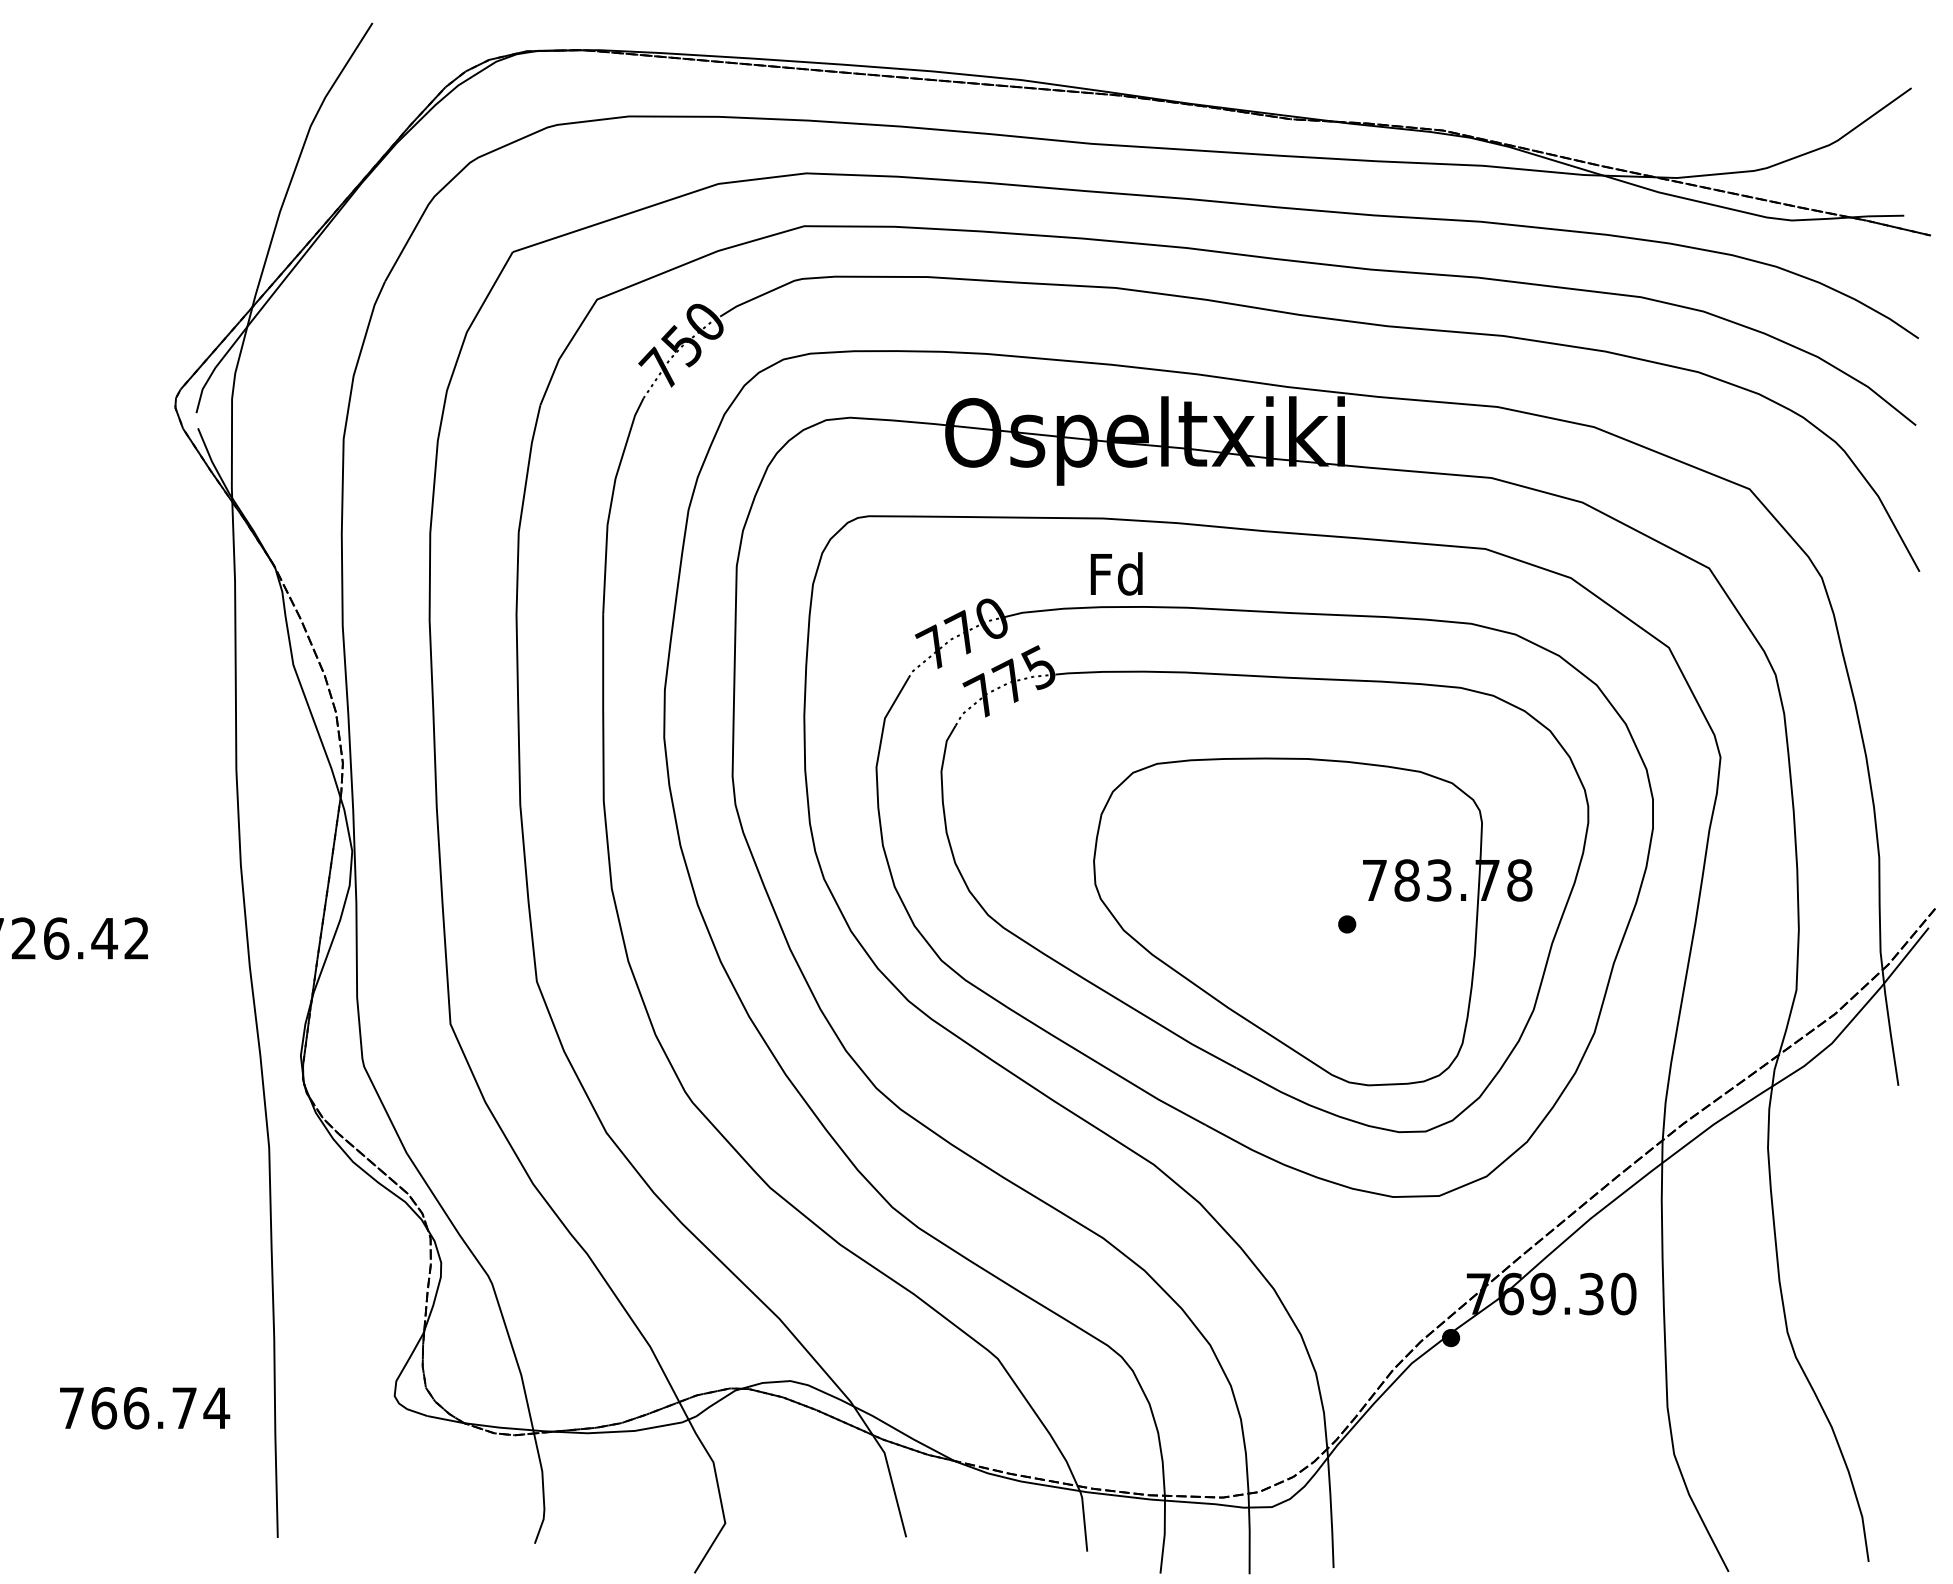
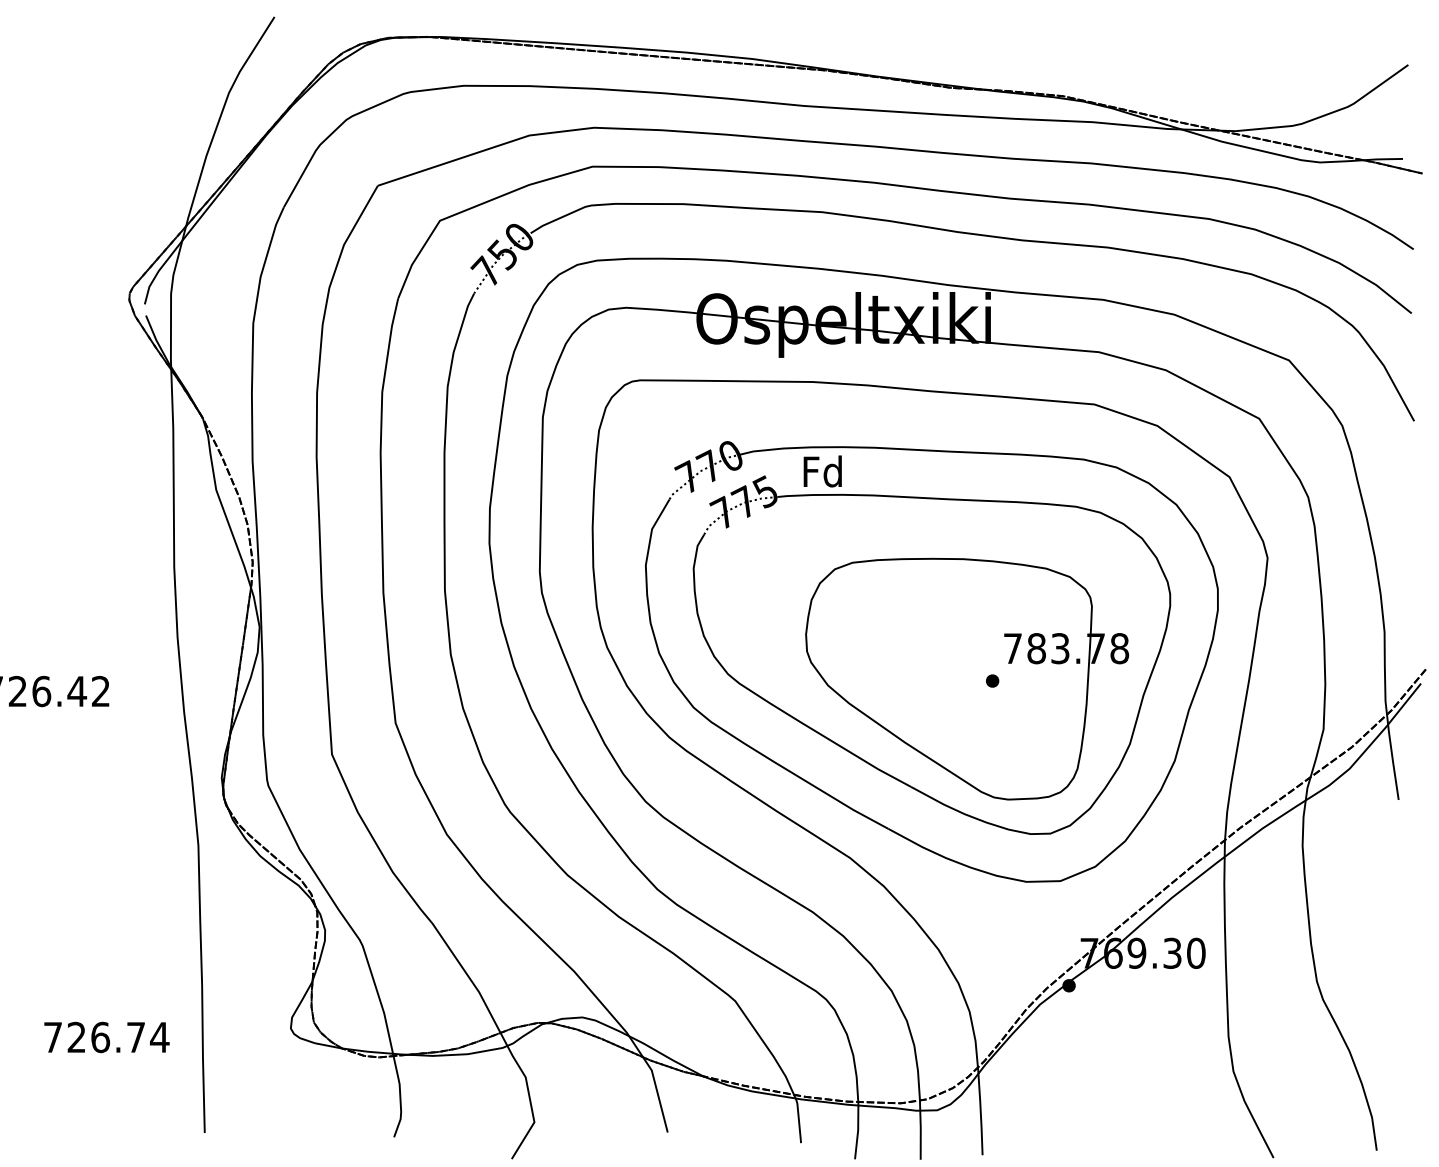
text: (1116, 573) -> (822, 471), moved
text: (104, 1408) -> (77, 1037), 766.74 -> 726.74

